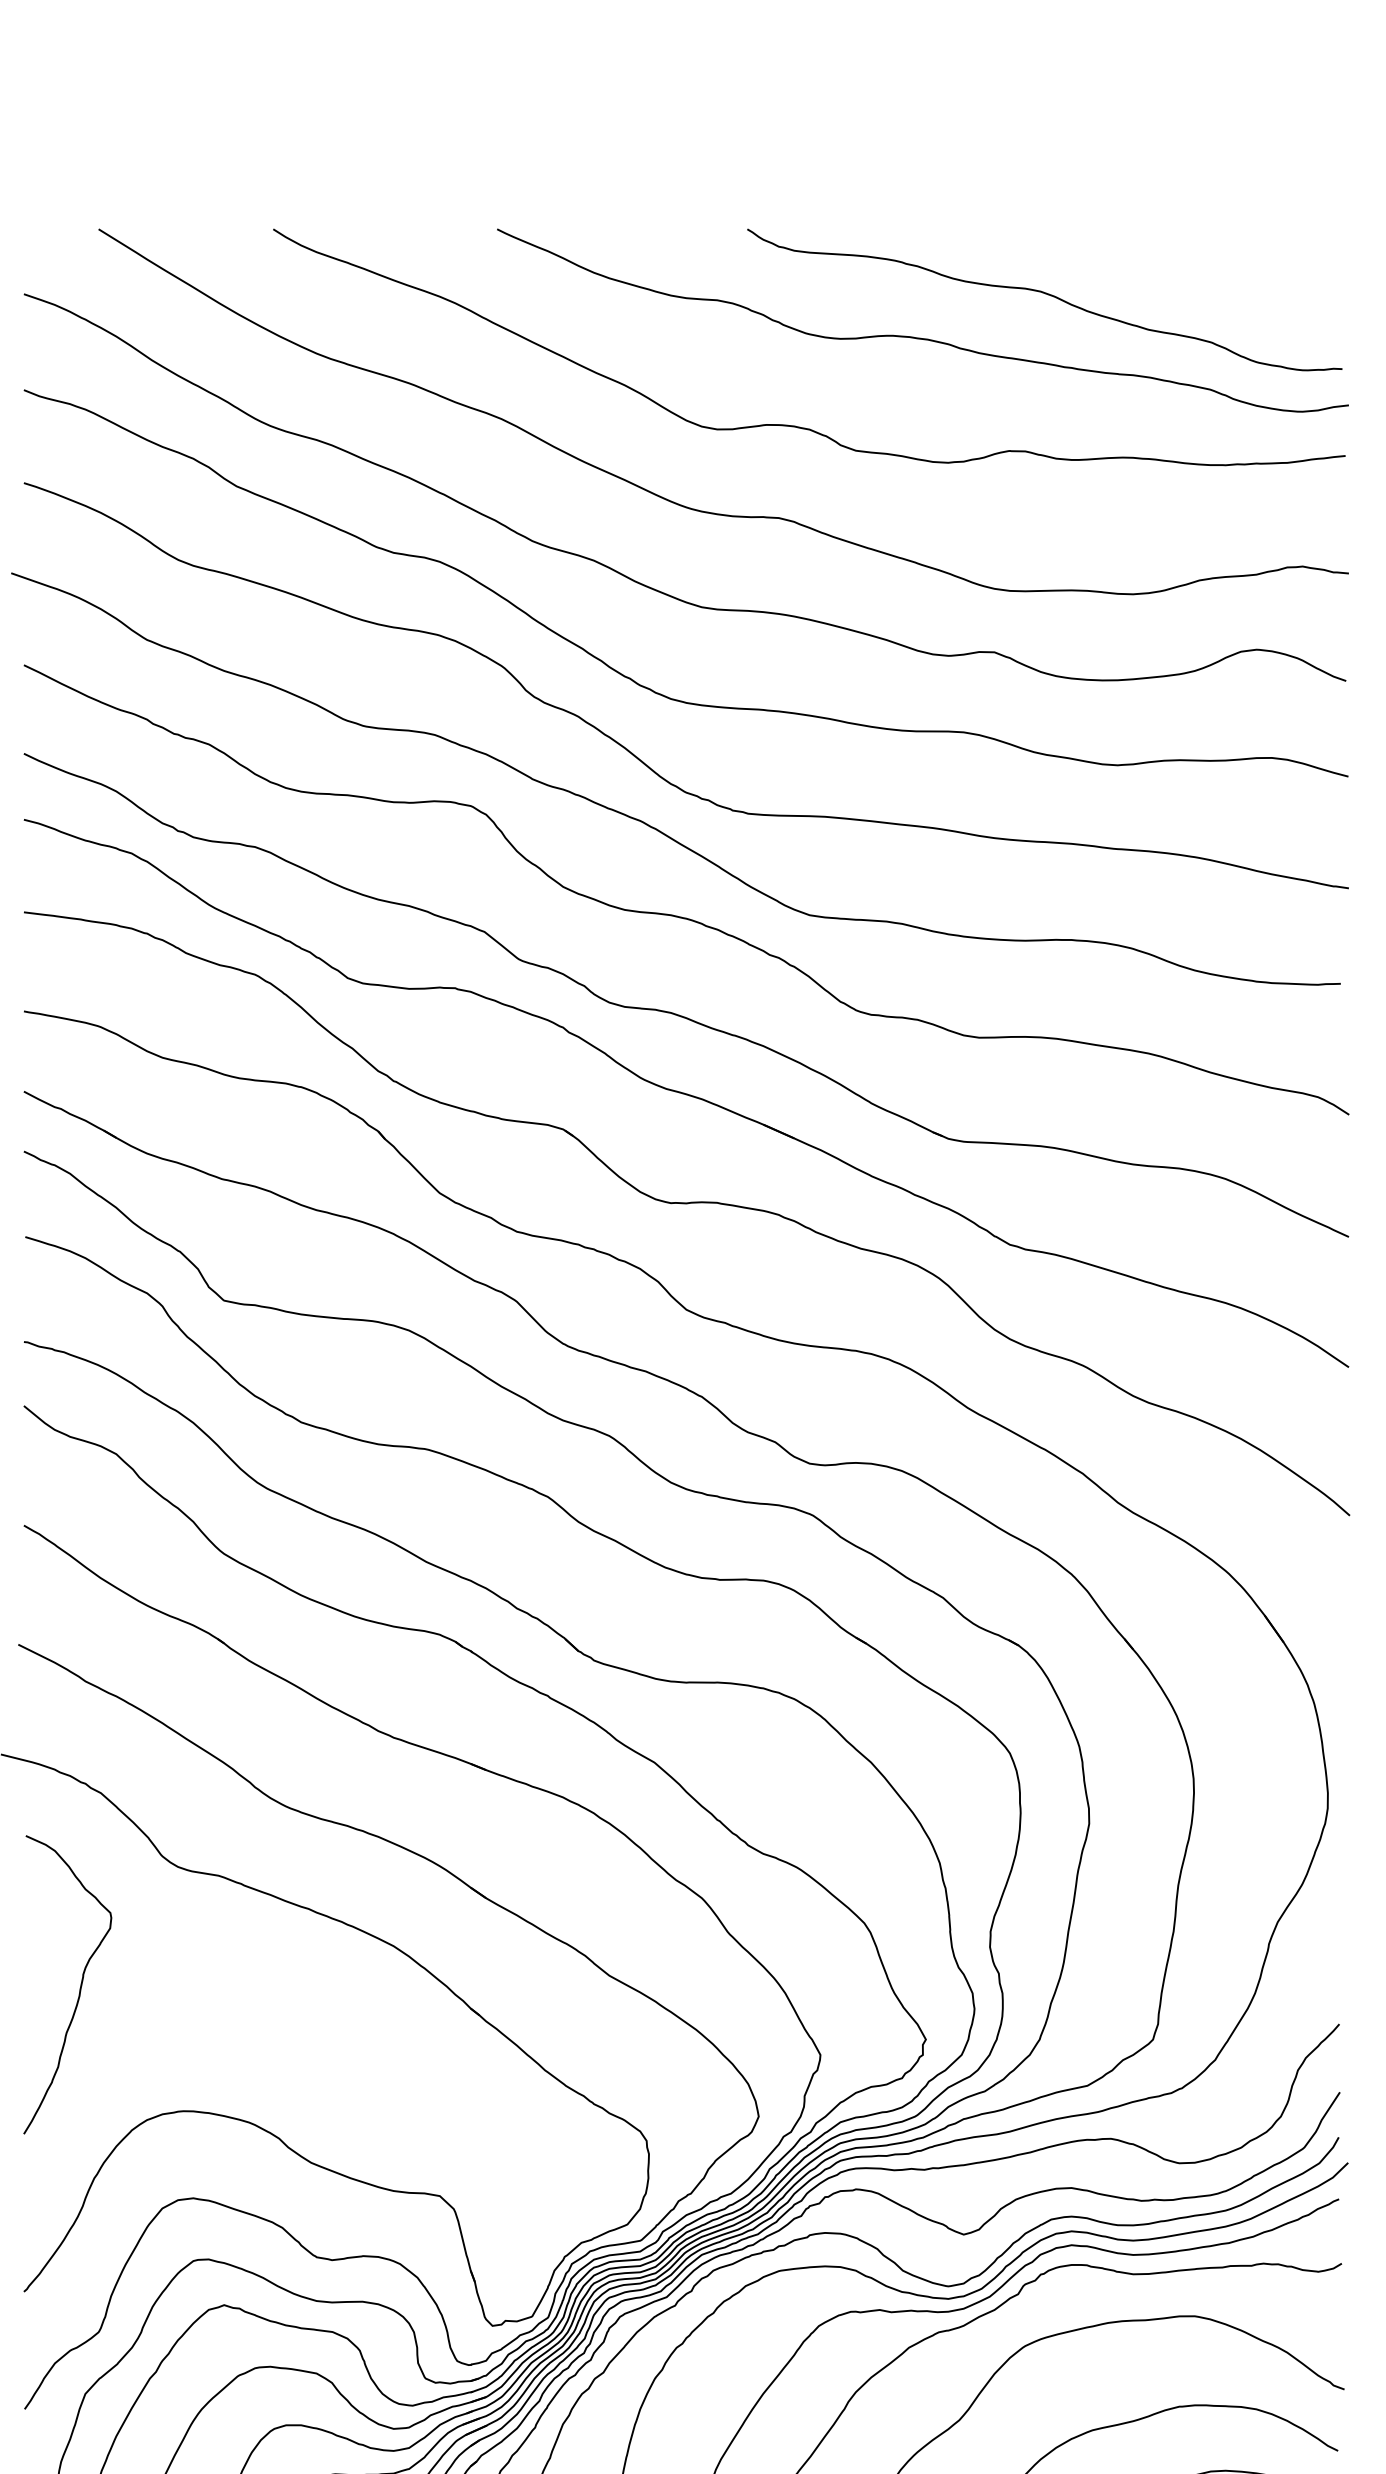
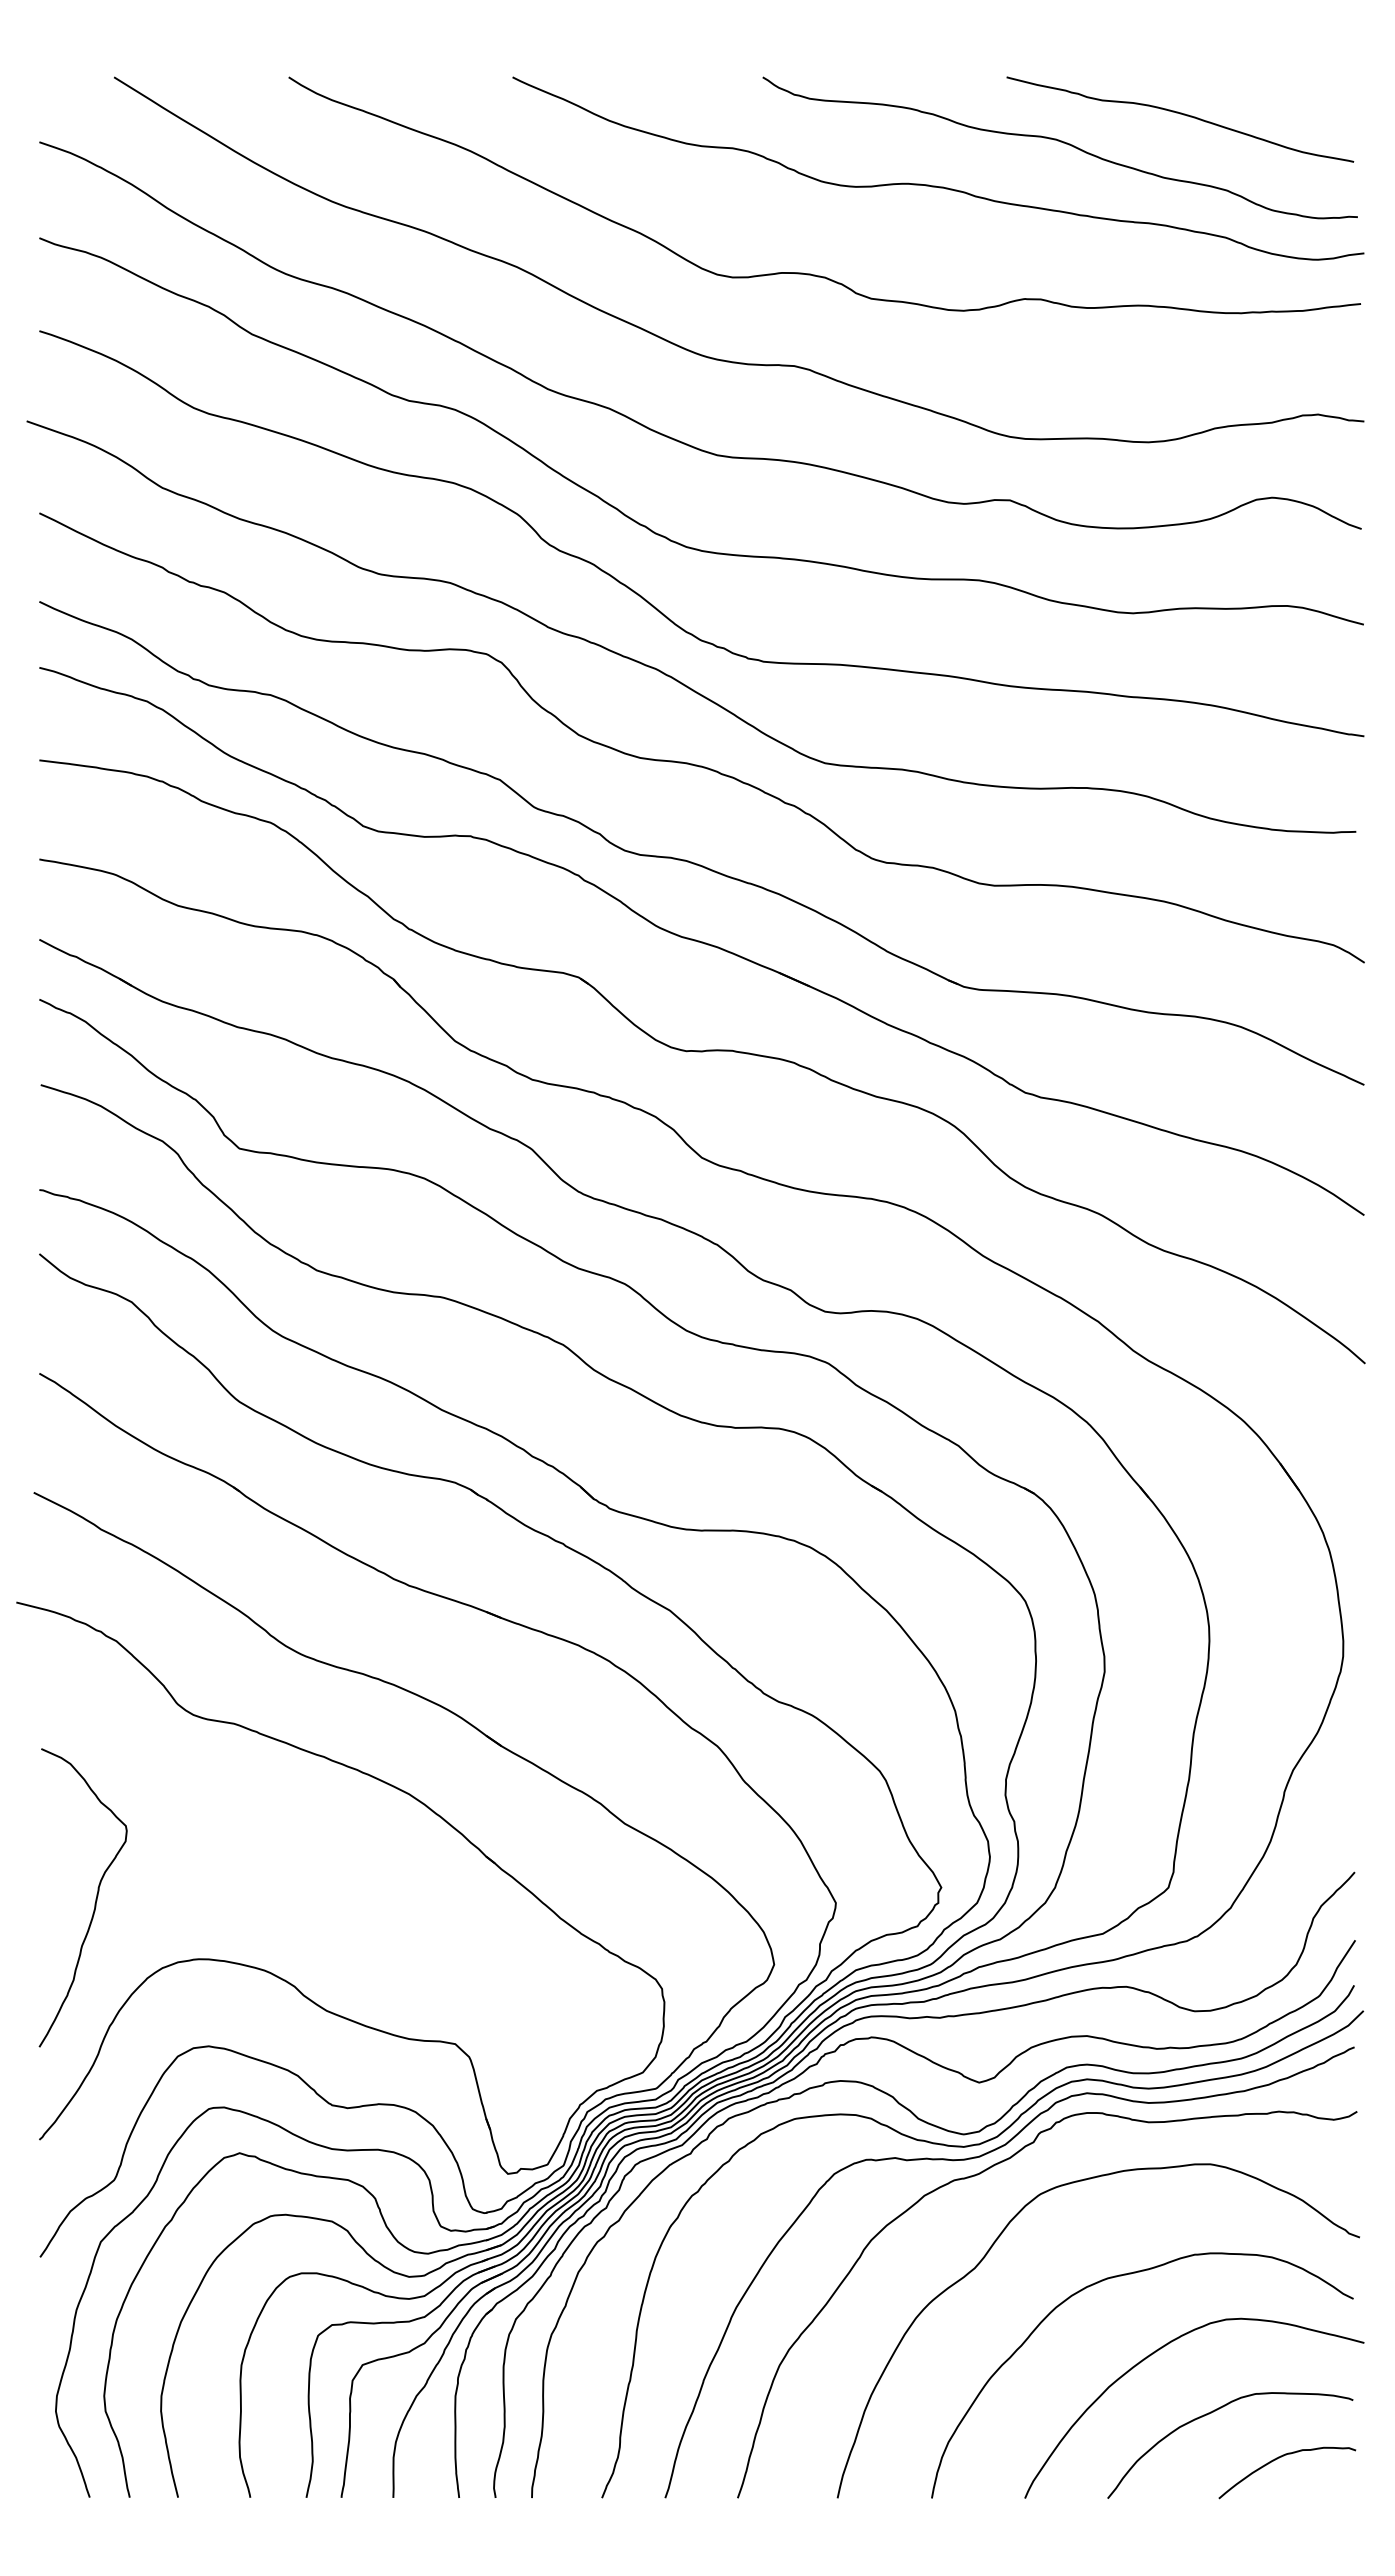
curve: (1165, 266) -> (1180, 114), added
curve: (80, 1985) -> (95, 1898), moved

